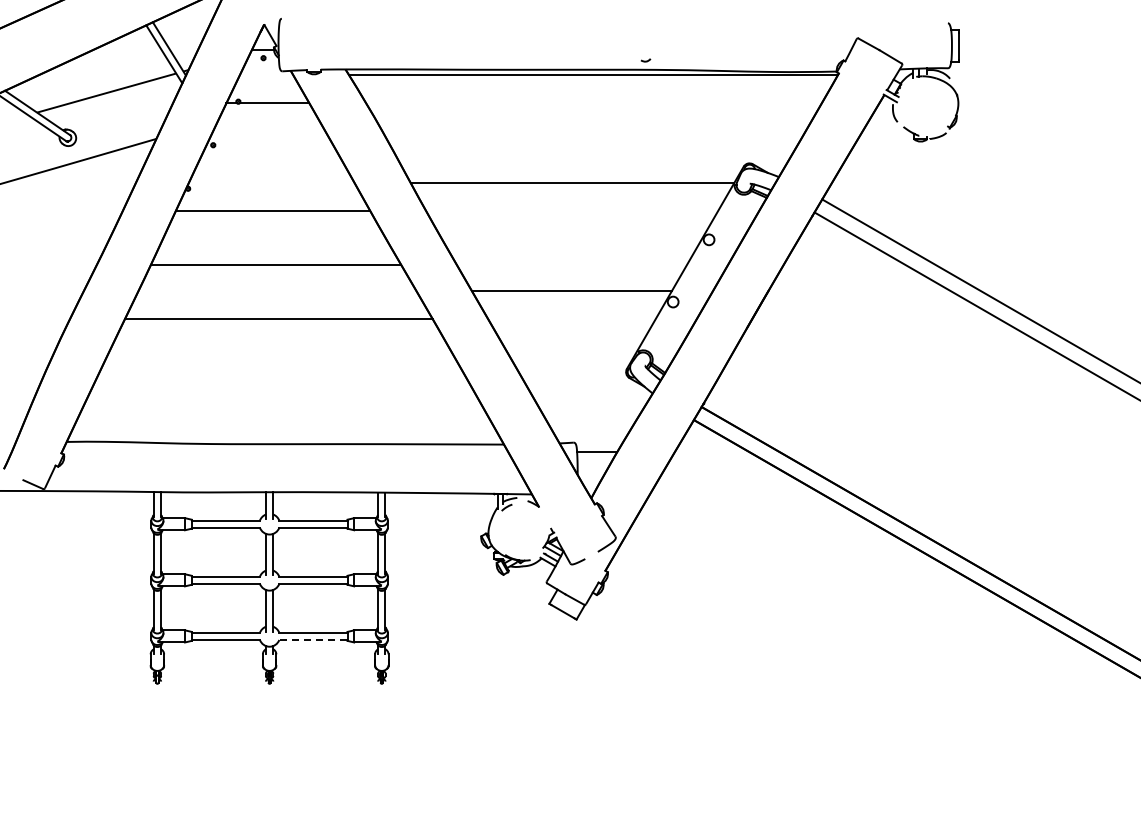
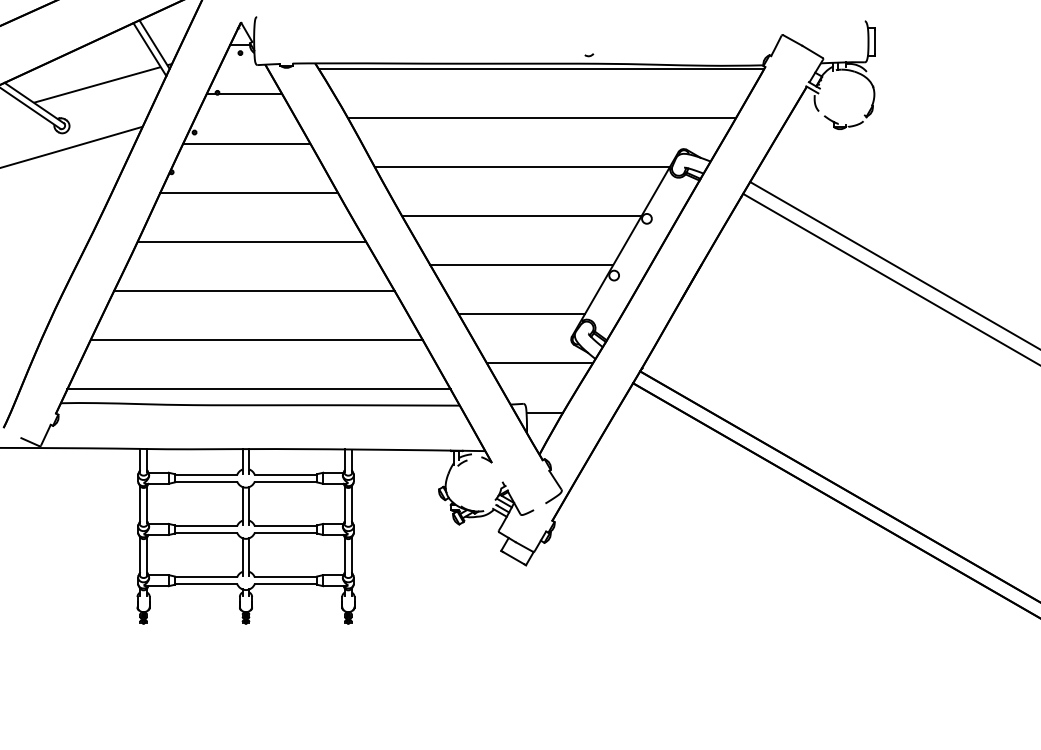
line: (593, 128) -> (541, 117), added
line: (270, 157) -> (246, 143), added
line: (571, 237) -> (521, 216), added
line: (571, 344) -> (521, 314), added
line: (281, 373) -> (256, 340), added
line: (591, 398) -> (539, 363), added
line: (283, 426) -> (258, 389), added
line: (312, 639) -> (285, 583), dashed -> solid

